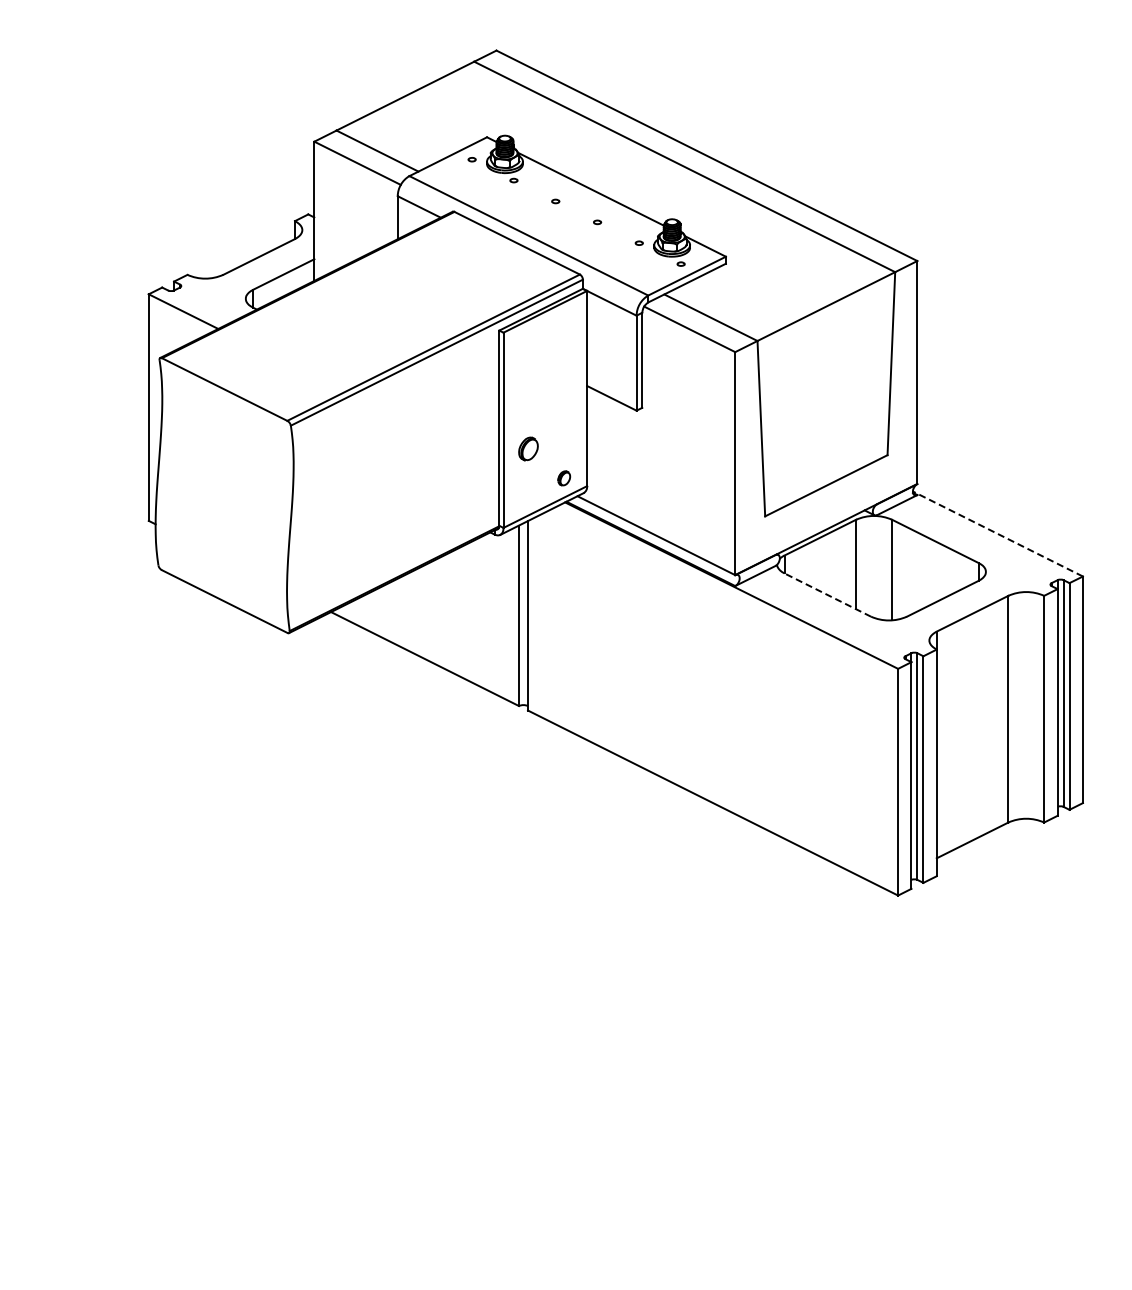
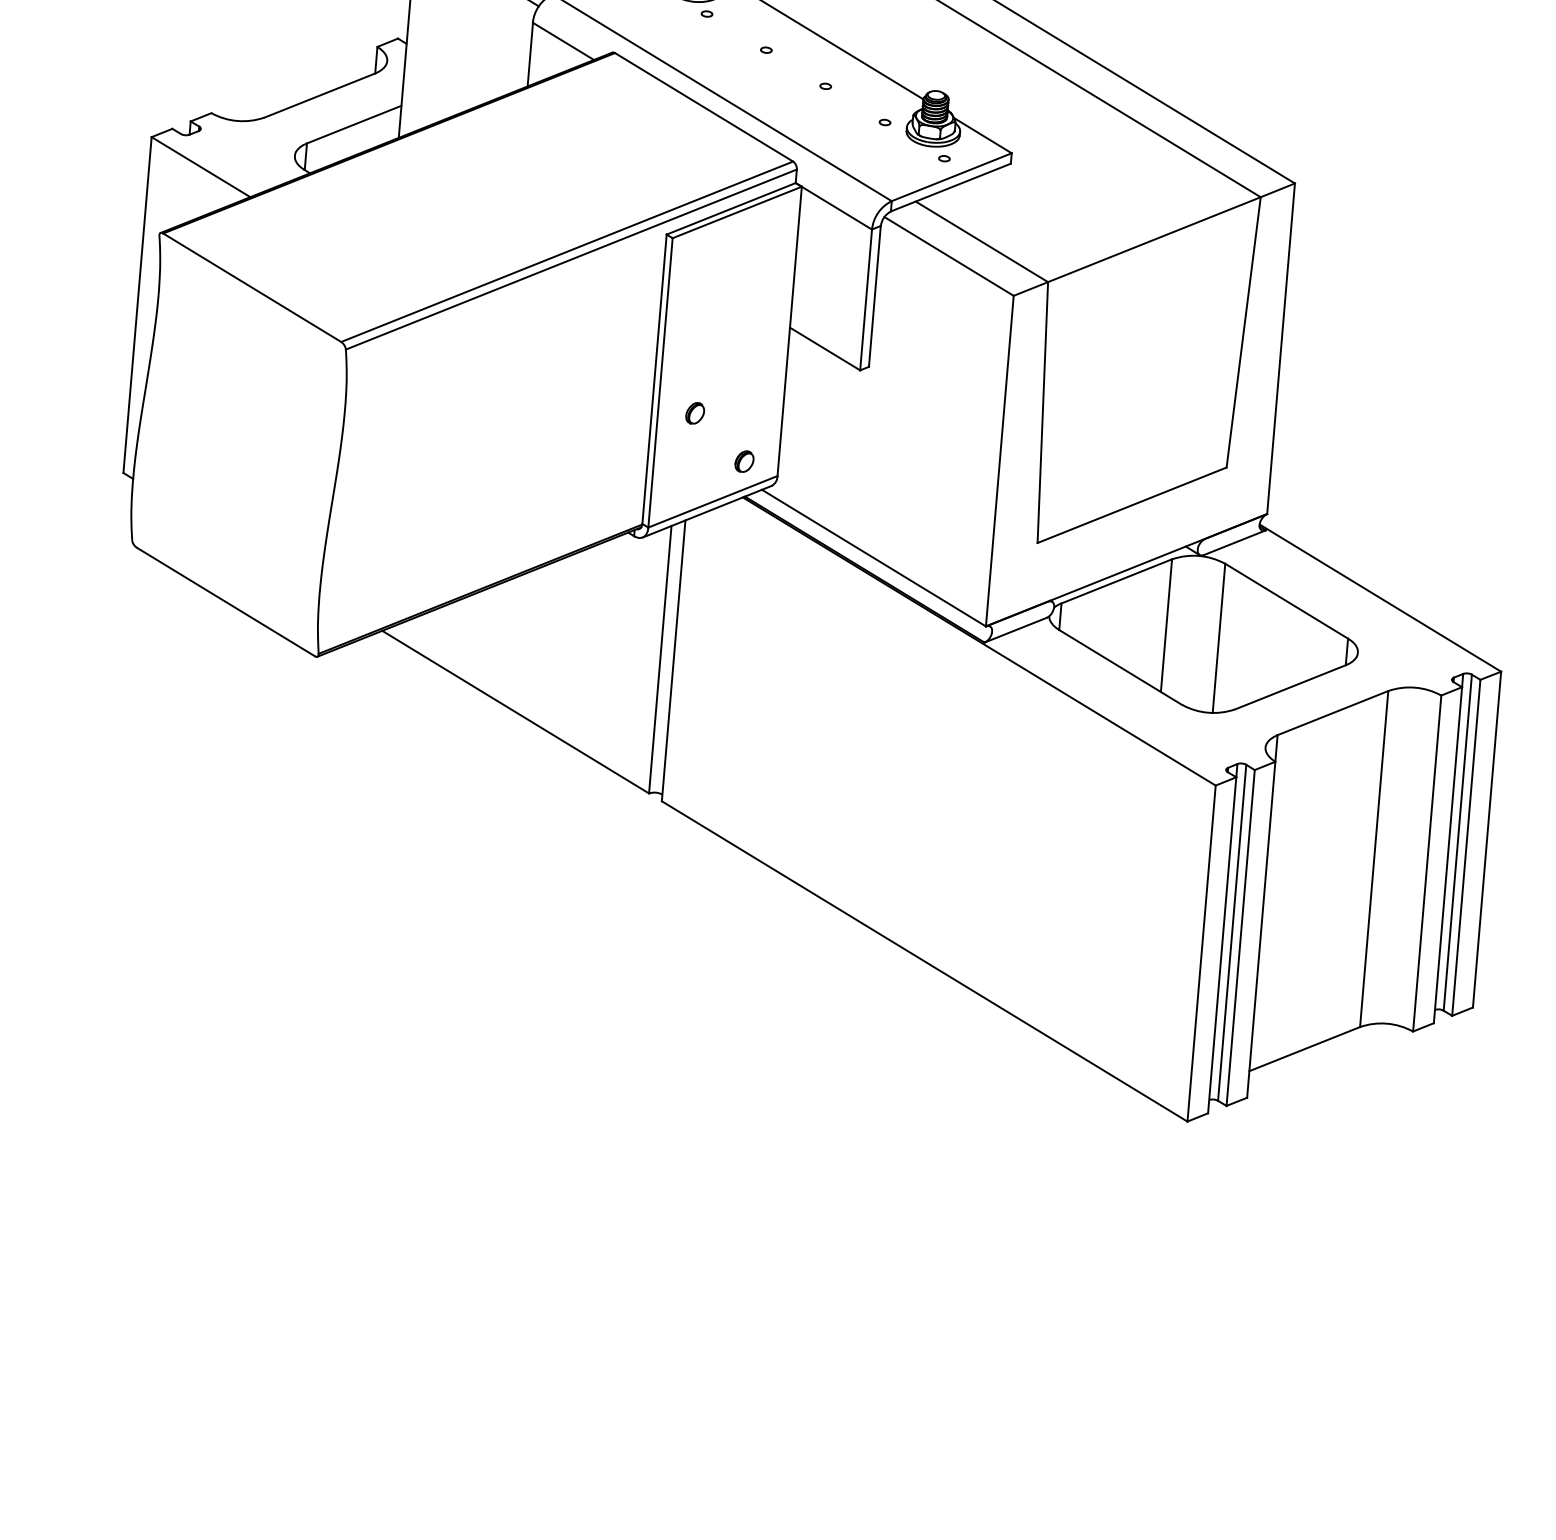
part: (528, 448) -> (695, 412), size x0.62
line: (997, 533) -> (1379, 597), dashed -> solid
line: (827, 594) -> (1120, 666), dashed -> solid

